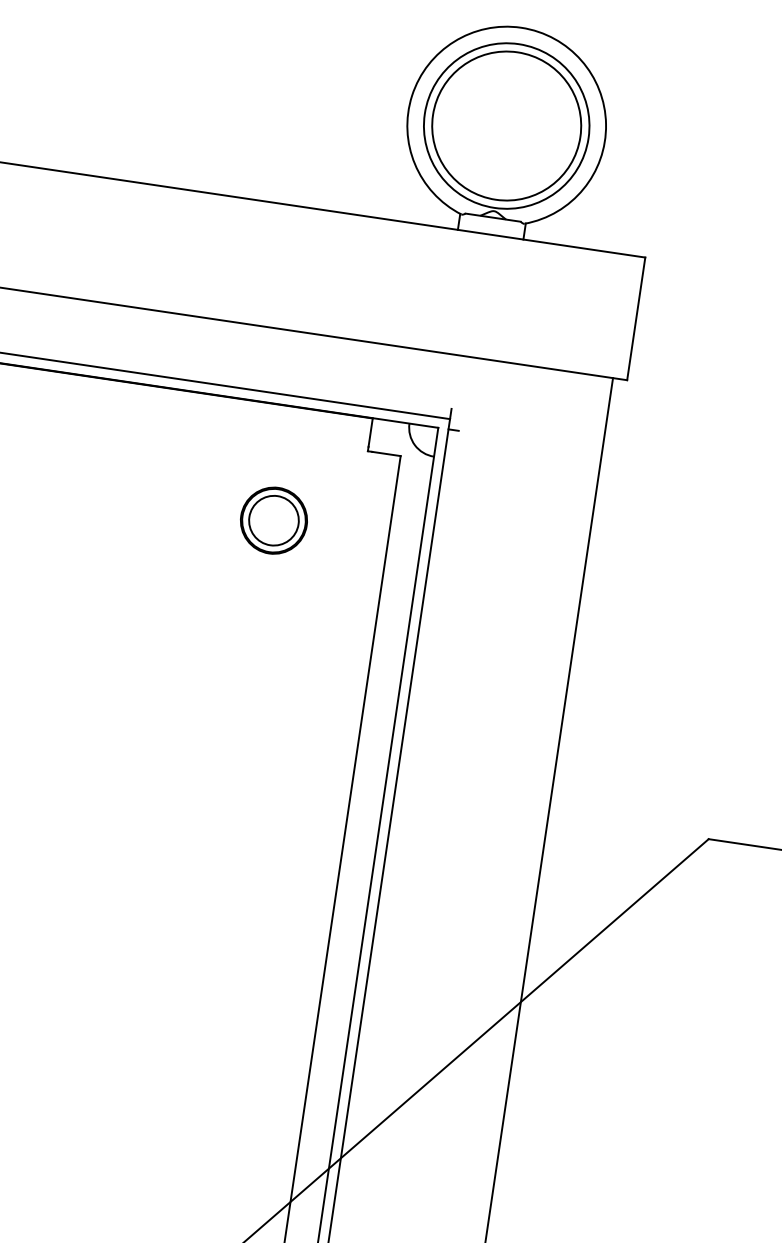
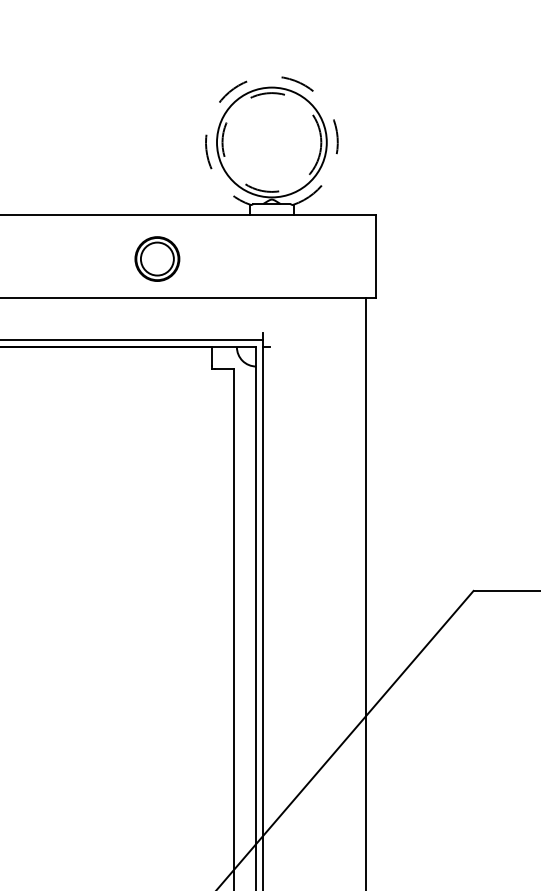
arc: (520, 27) -> (271, 76), solid -> dashed
circle: (506, 125) -> (271, 142), solid -> dashed
part: (274, 519) -> (157, 258), moved

